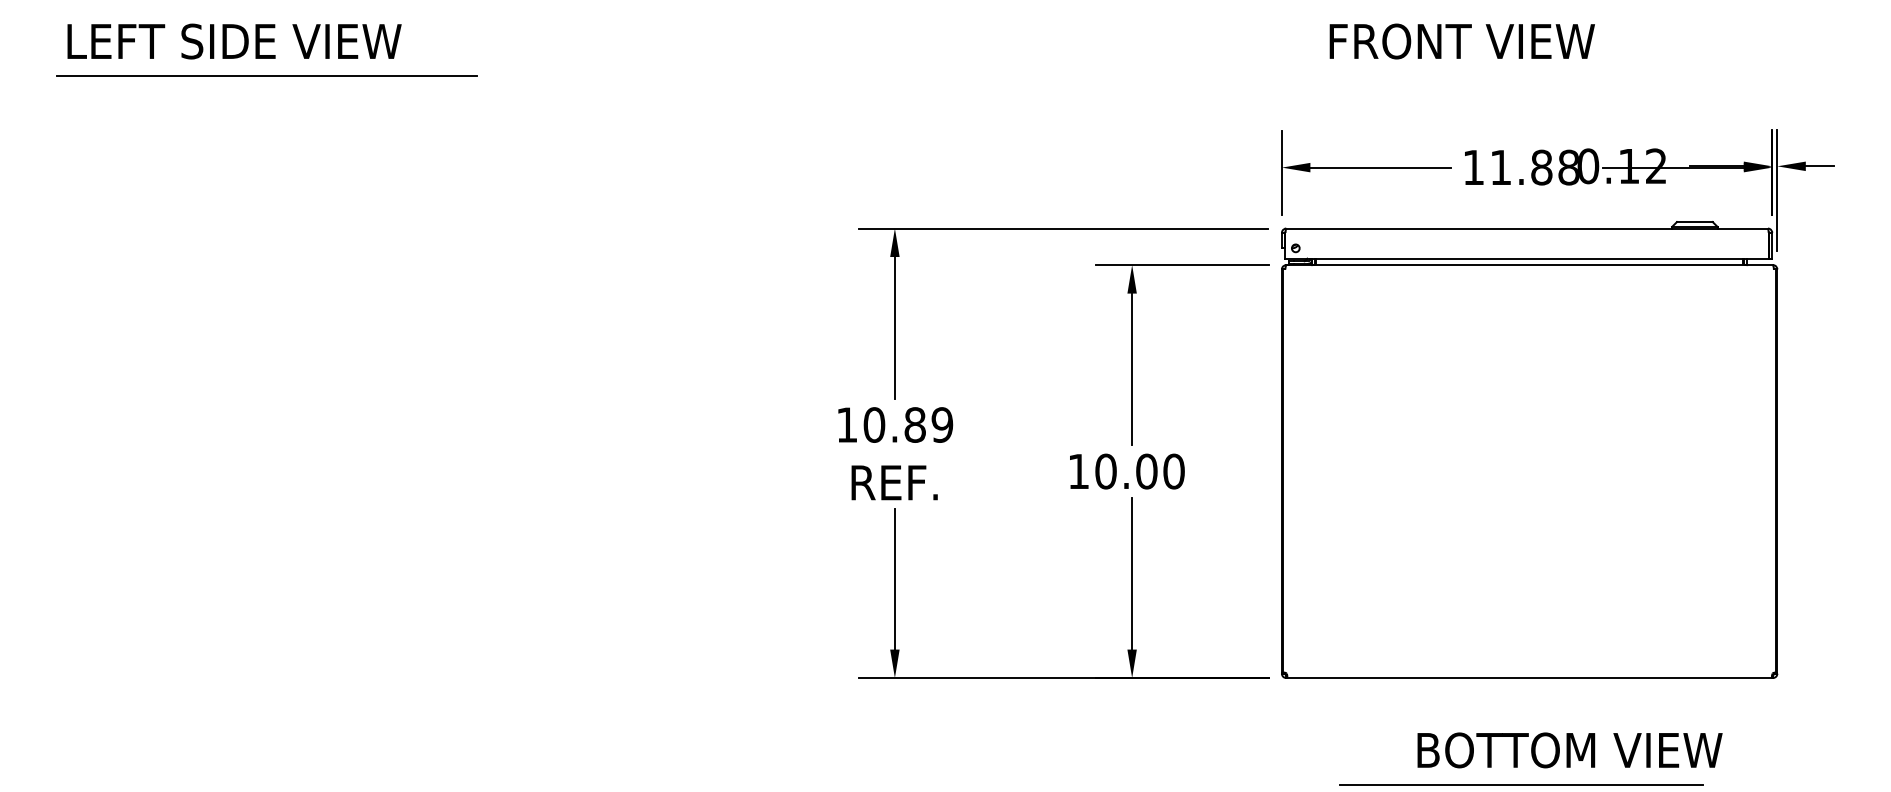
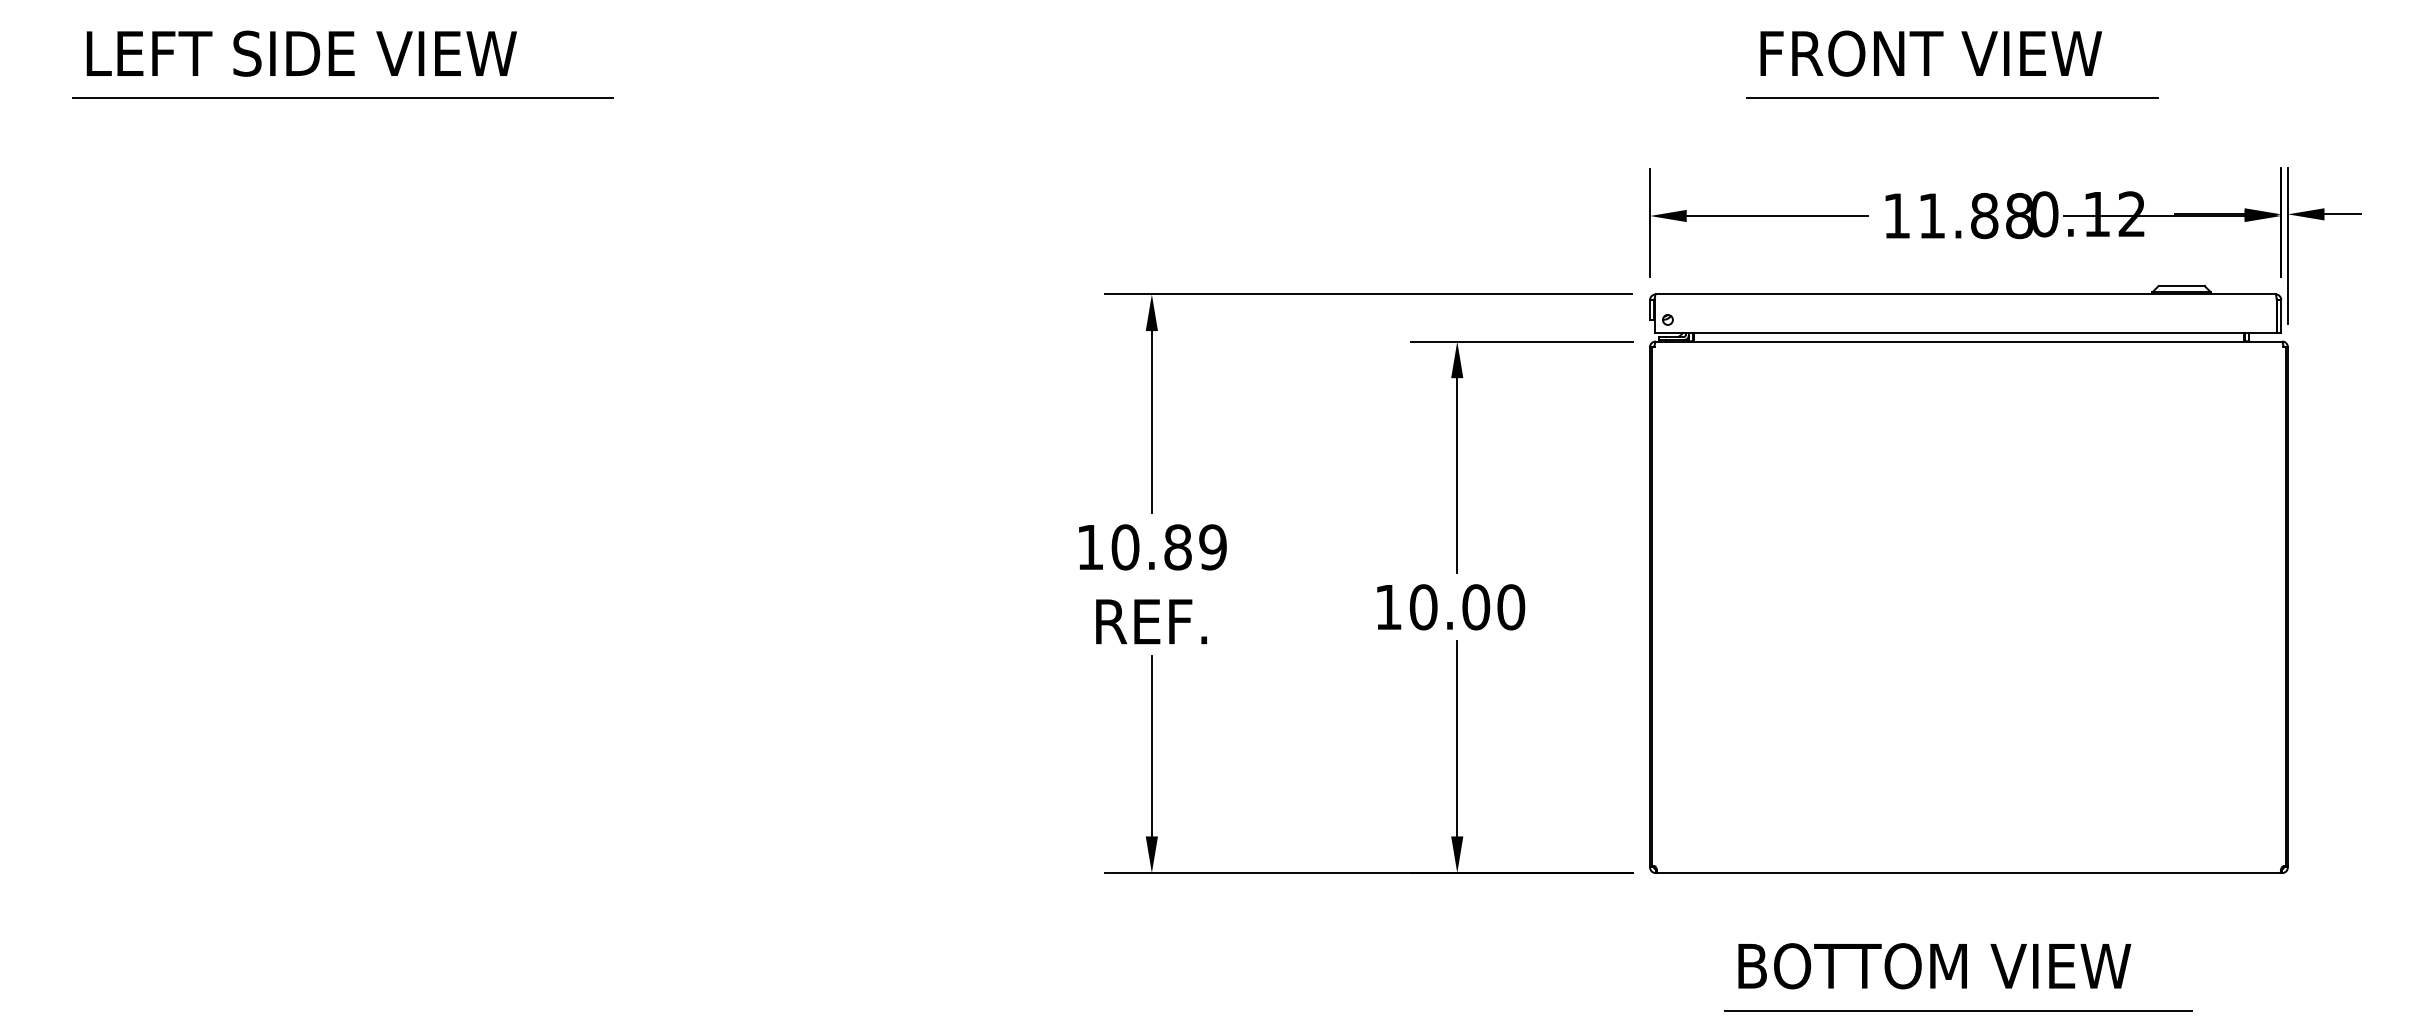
text: (1461, 41) -> (1930, 53), moved
line: (1516, 76) -> (1952, 98), added
text: (1569, 750) -> (1934, 966), moved

